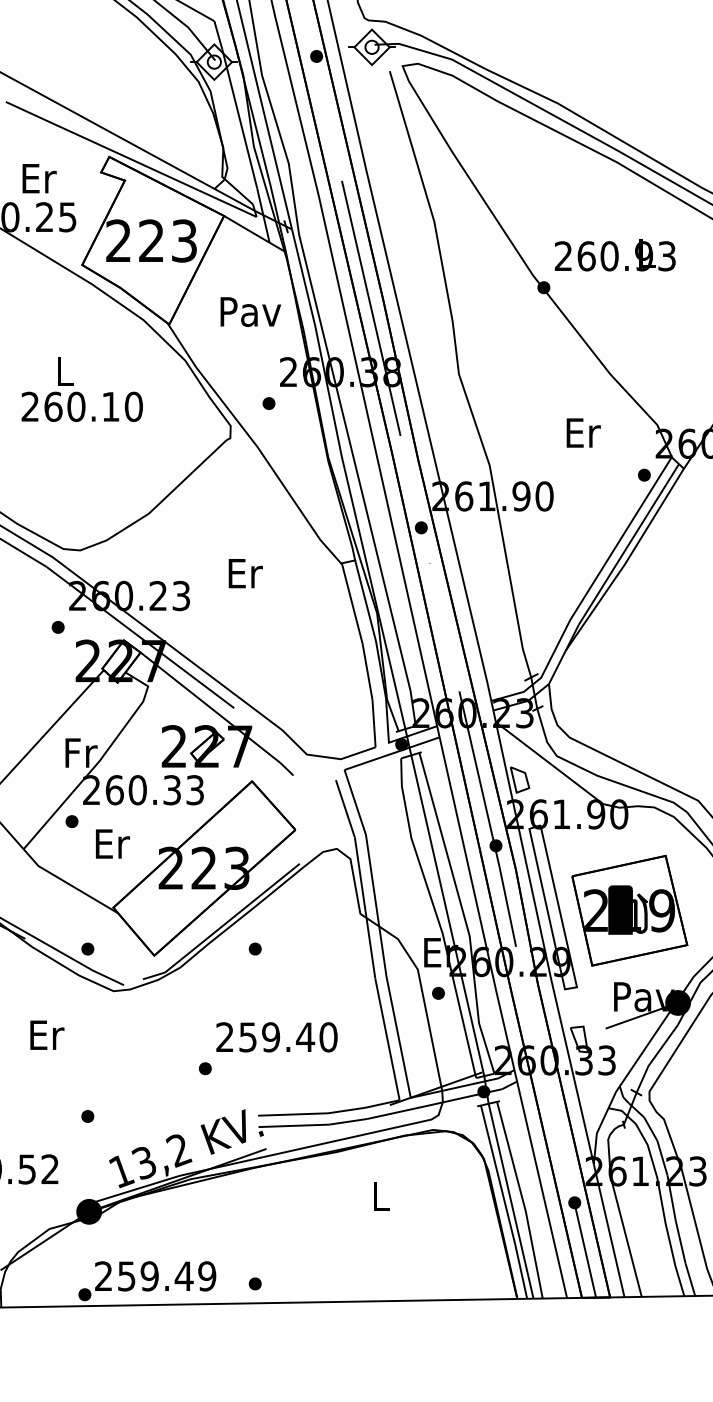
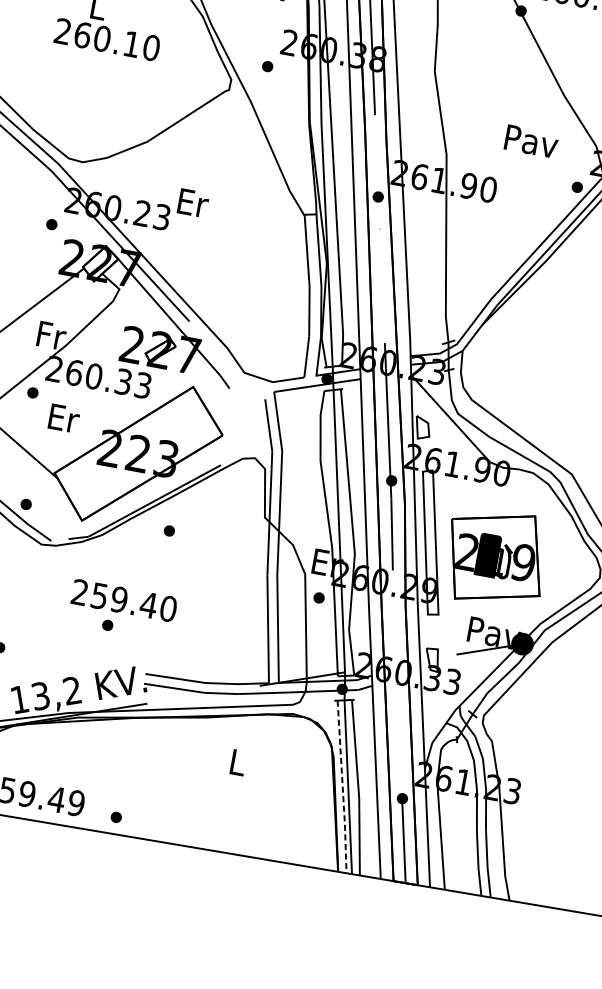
text: (583, 433) -> (531, 142), Er -> Pav
text: (245, 573) -> (193, 203), moved
text: (276, 1037) -> (123, 600), moved
line: (504, 1202) -> (342, 787), solid -> dashed

